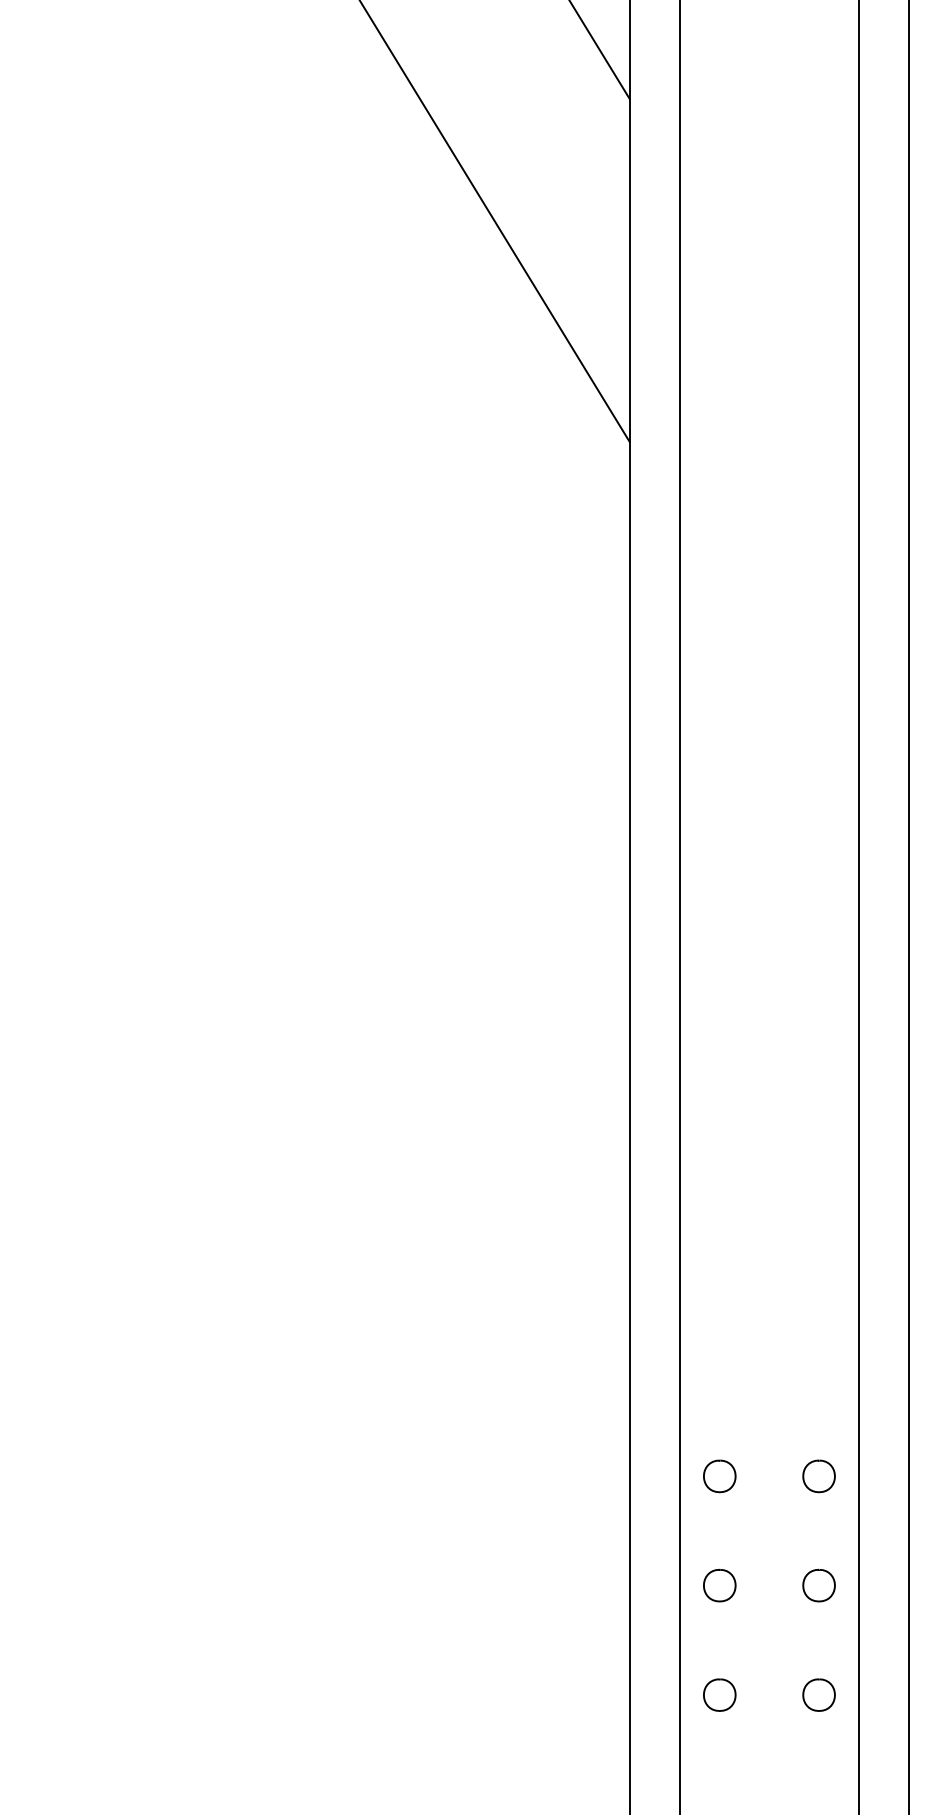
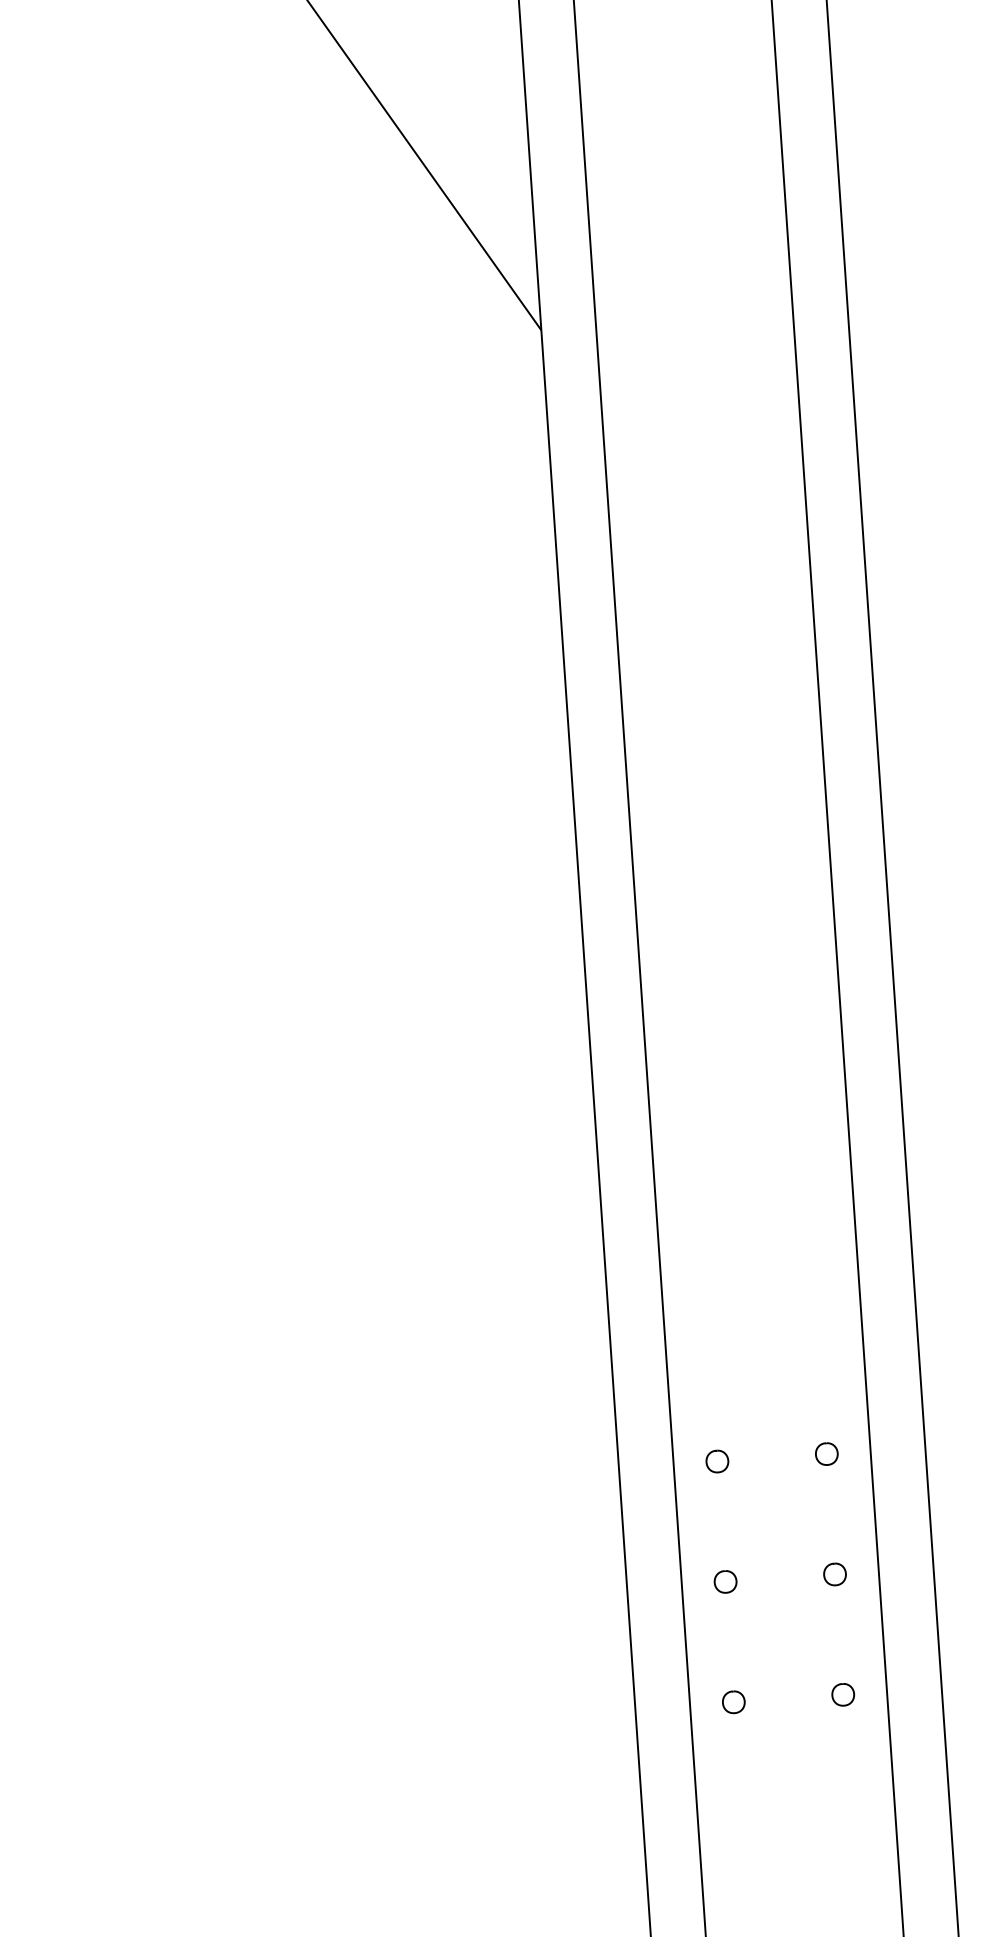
part: (719, 1476) -> (717, 1461), size x0.62
part: (818, 1476) -> (826, 1454), size x0.62
part: (719, 1585) -> (725, 1581), size x0.62
part: (818, 1585) -> (834, 1574), size x0.62
part: (719, 1694) -> (733, 1701), size x0.62
part: (818, 1694) -> (842, 1694), size x0.62

